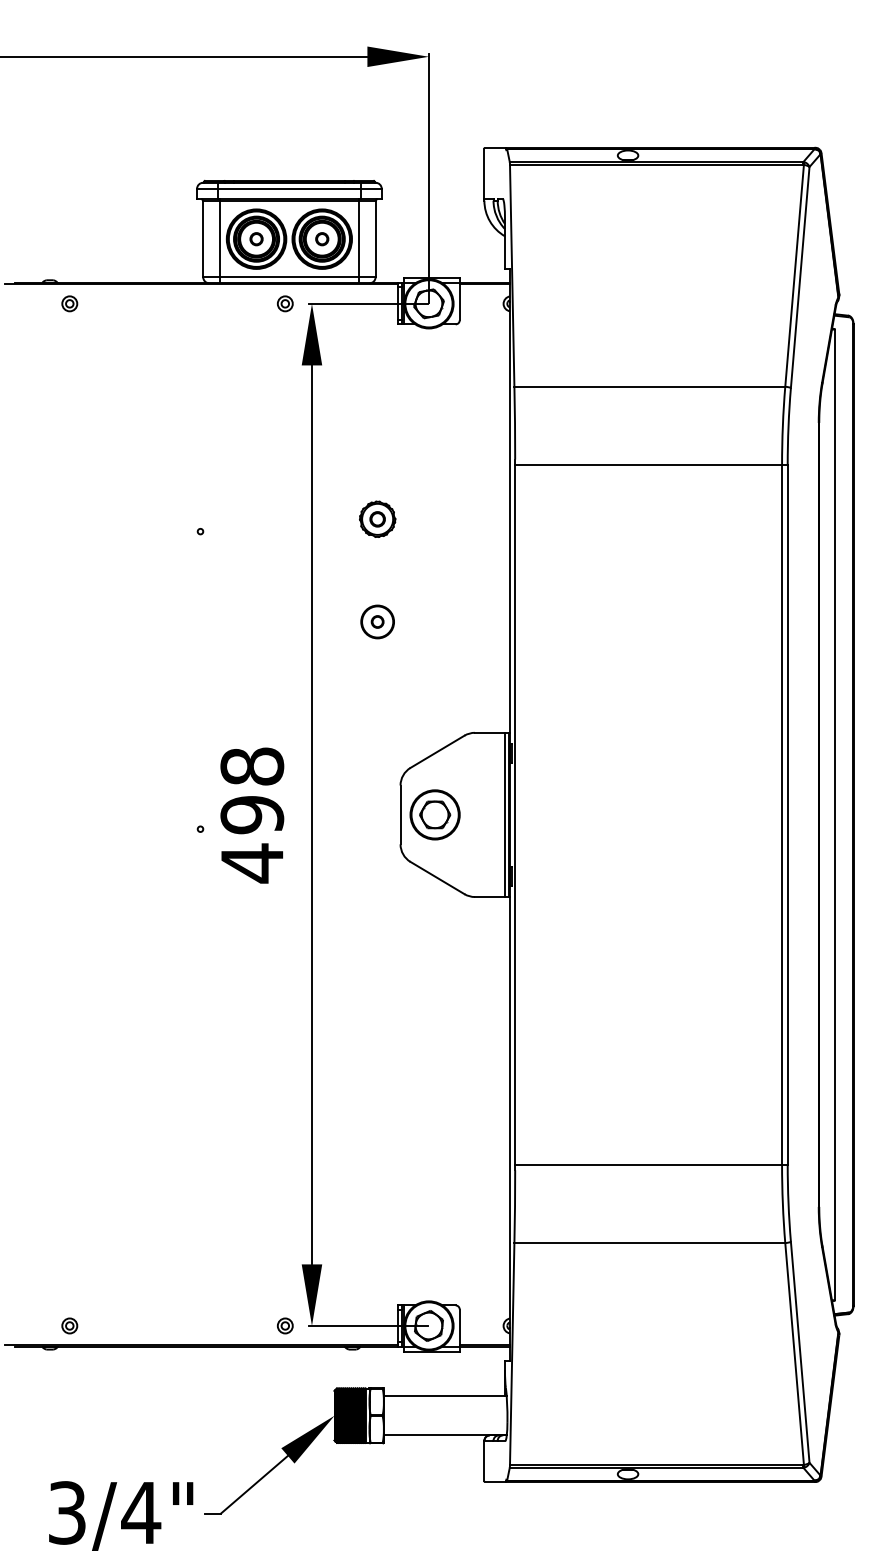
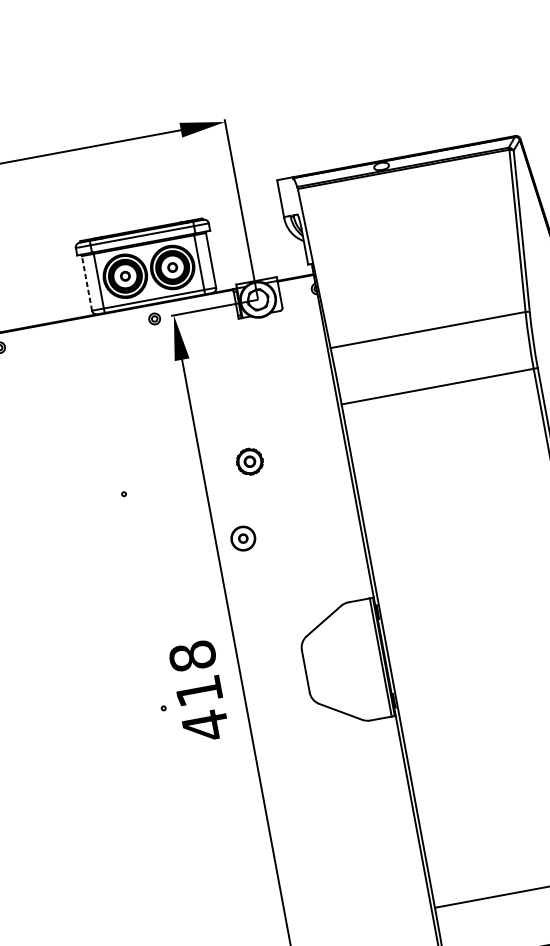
line: (203, 239) -> (87, 283), solid -> dashed
part: (377, 621) -> (243, 538), moved
part: (434, 814) -> (330, 666), removed
text: (252, 815) -> (199, 691), 498 -> 418

